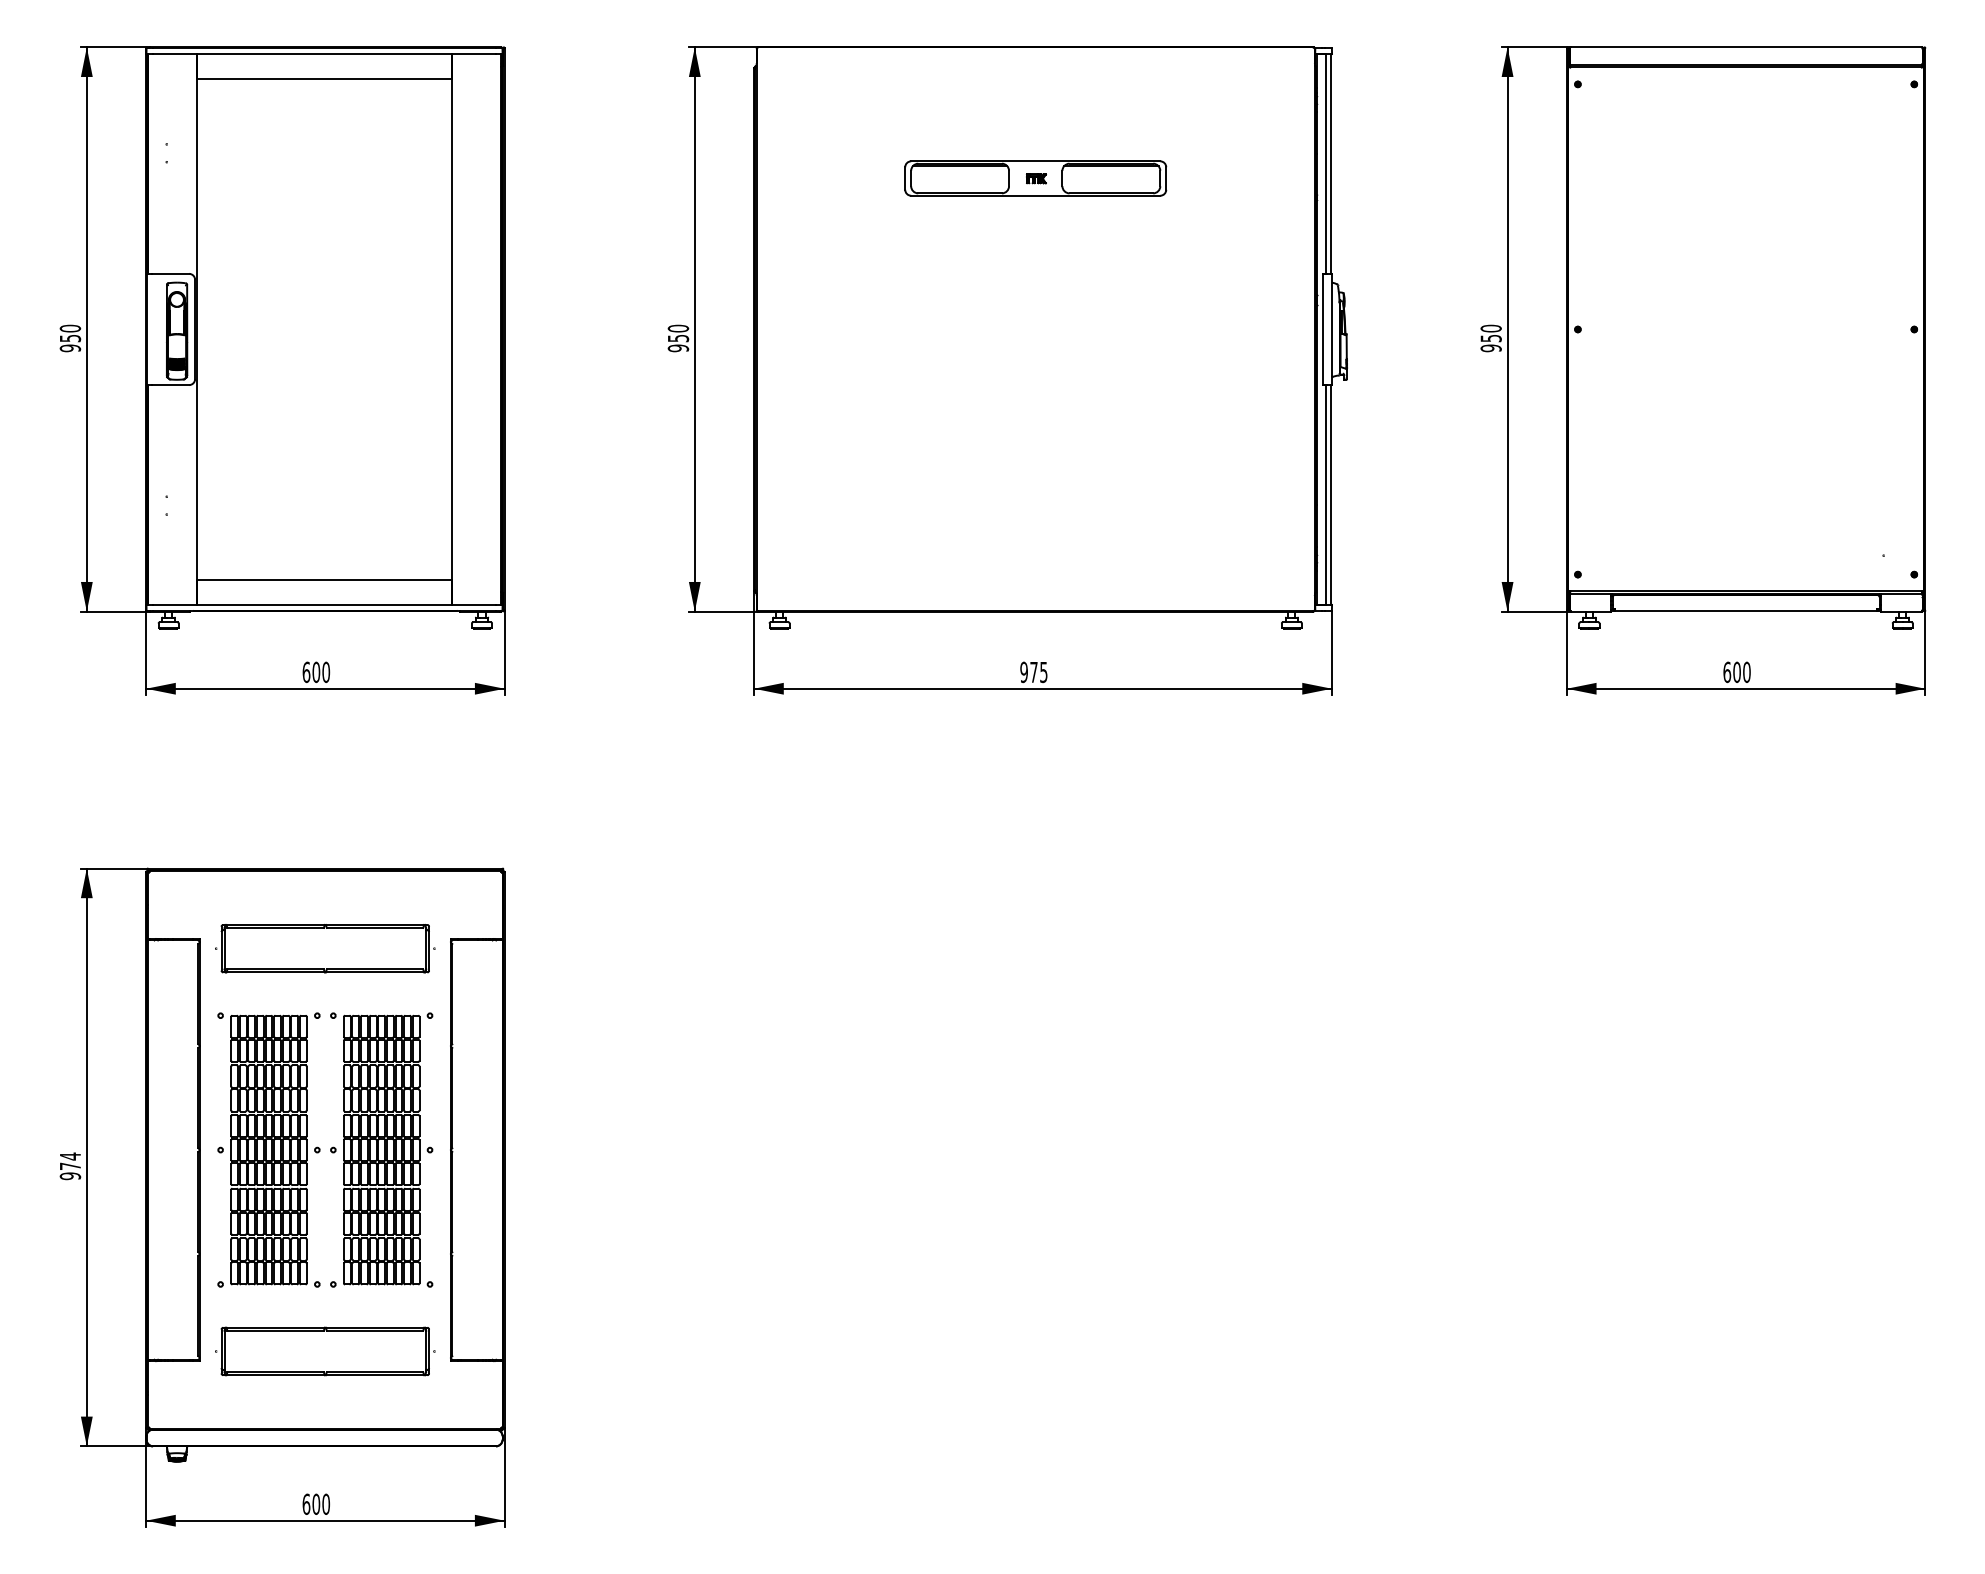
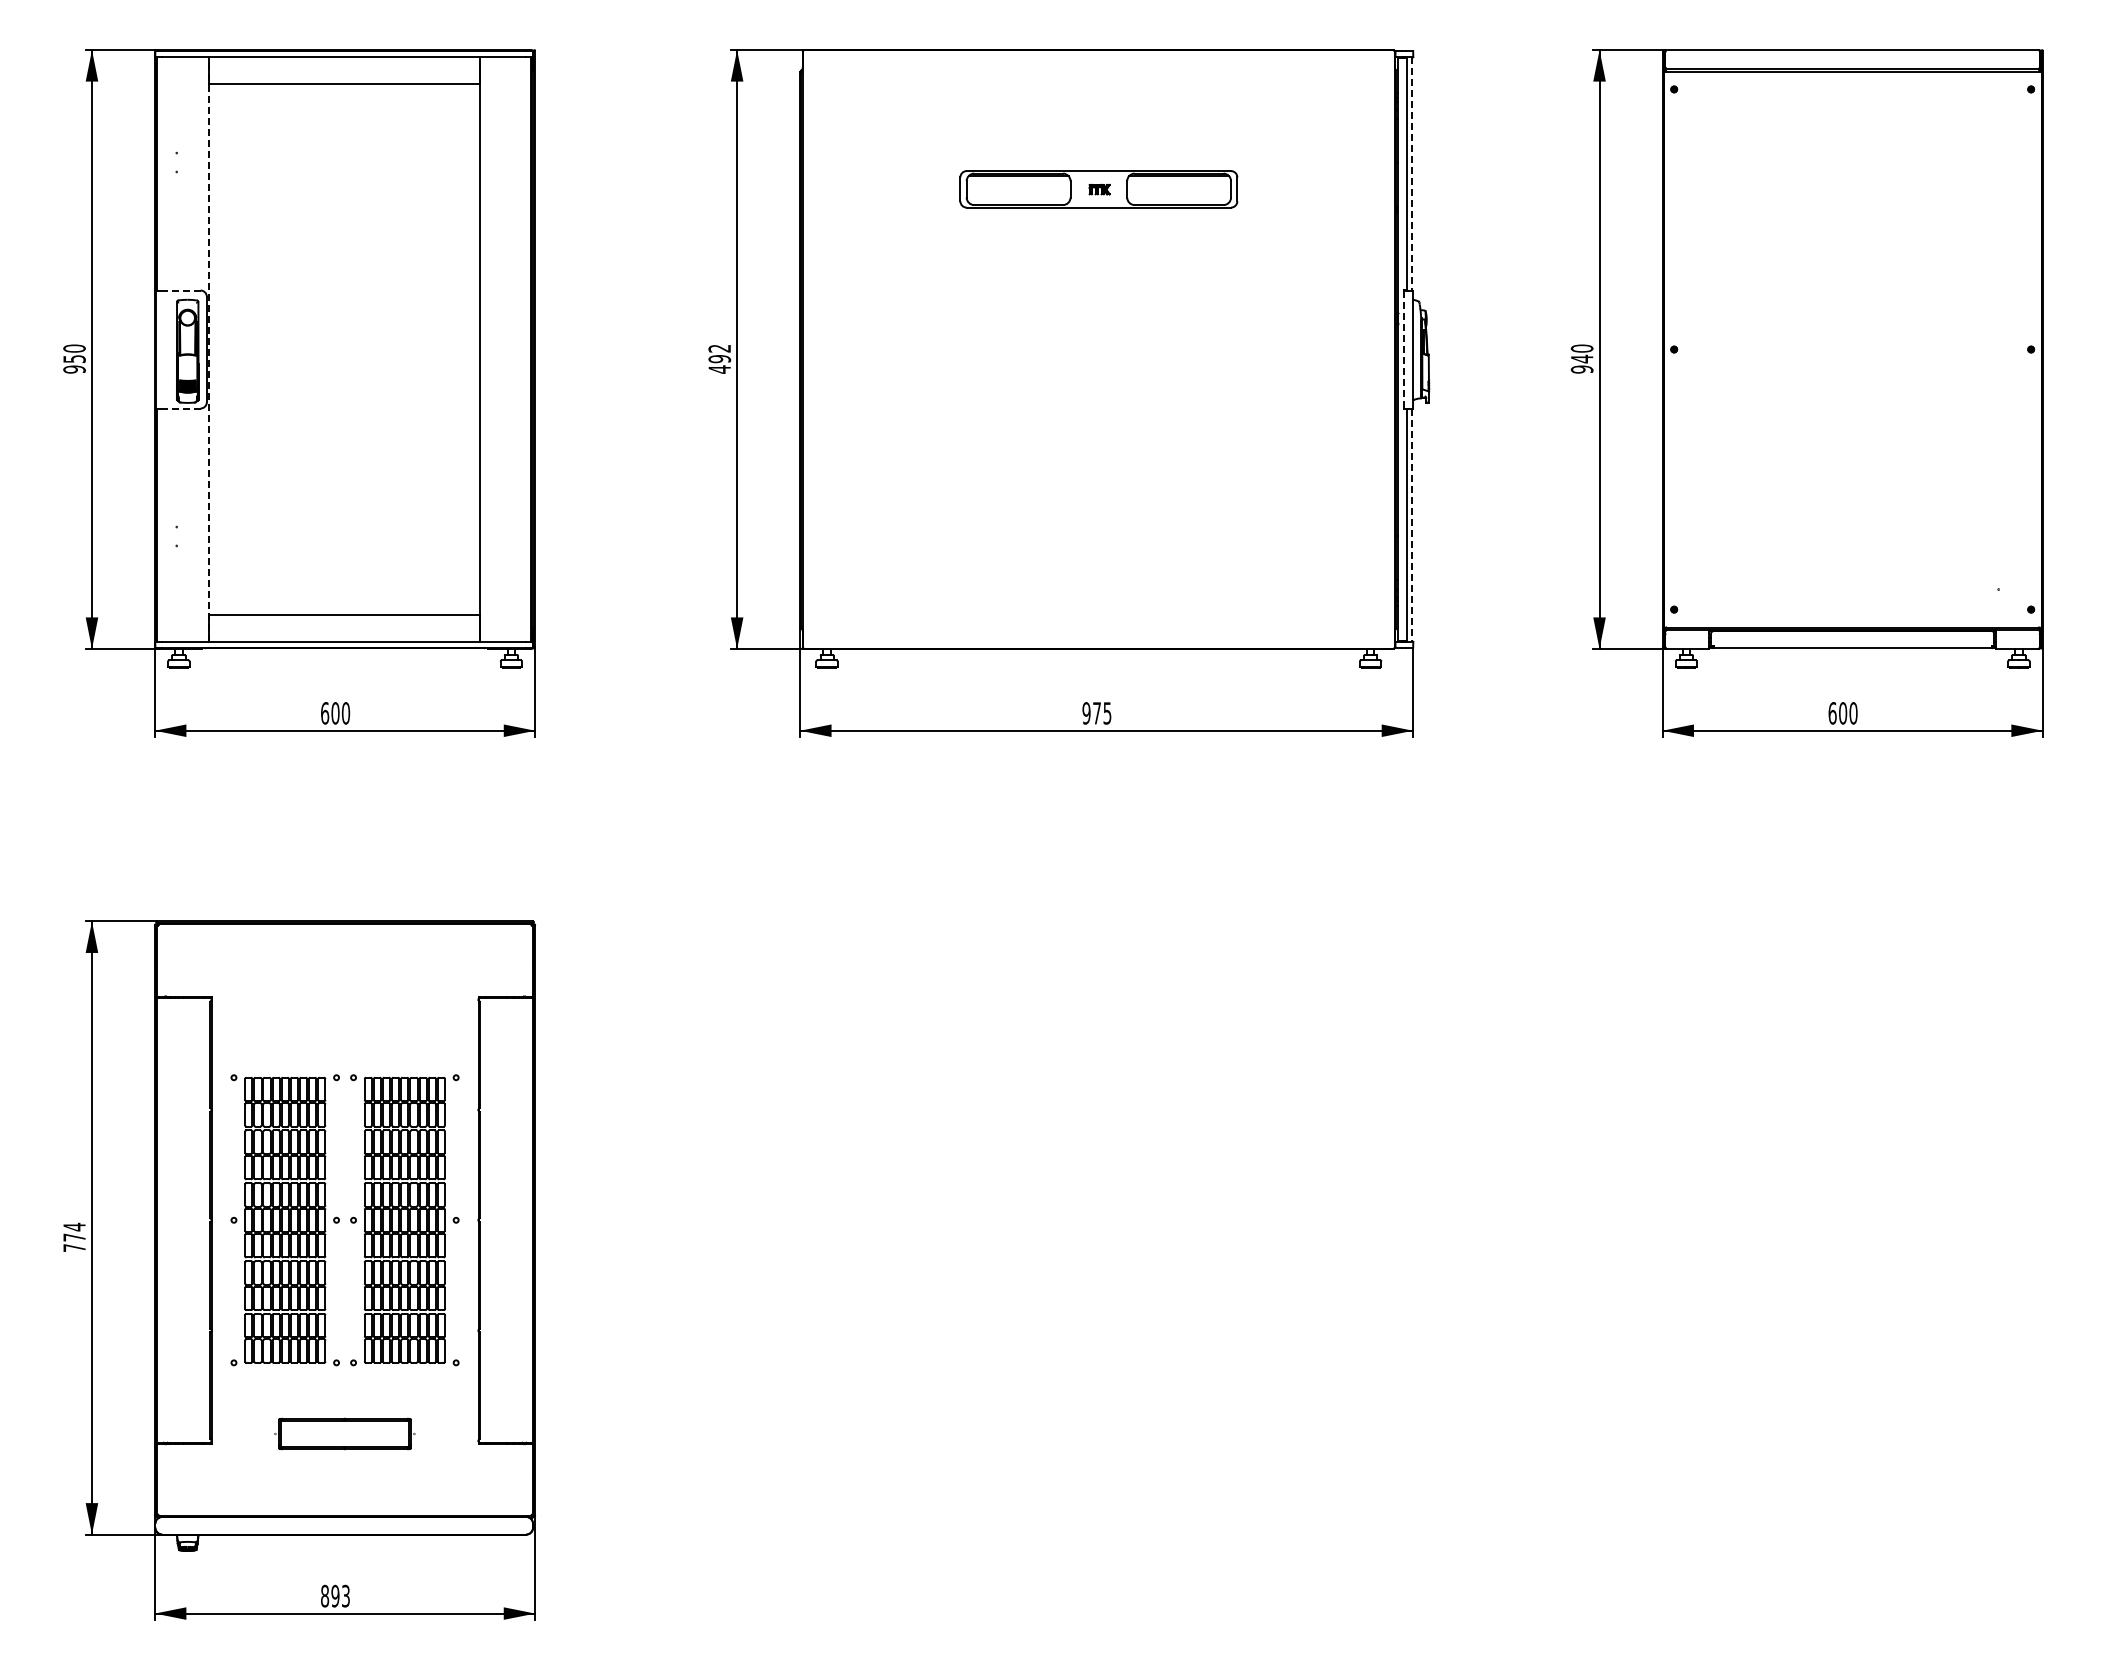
line: (1330, 163) -> (1411, 173), solid -> dashed
line: (171, 273) -> (181, 290), solid -> dashed
line: (196, 329) -> (208, 349), solid -> dashed
line: (1323, 330) -> (1404, 350), solid -> dashed
text: (678, 337) -> (719, 358), 950 -> 492
text: (1491, 337) -> (1582, 358), 950 -> 940
line: (171, 385) -> (181, 408), solid -> dashed
line: (1330, 495) -> (1411, 525), solid -> dashed
part: (324, 948) -> (344, 1006), removed
text: (70, 1176) -> (74, 1248), 974 -> 774
part: (324, 1351) -> (344, 1433), size x0.6
text: (316, 1503) -> (335, 1595), 600 -> 893

